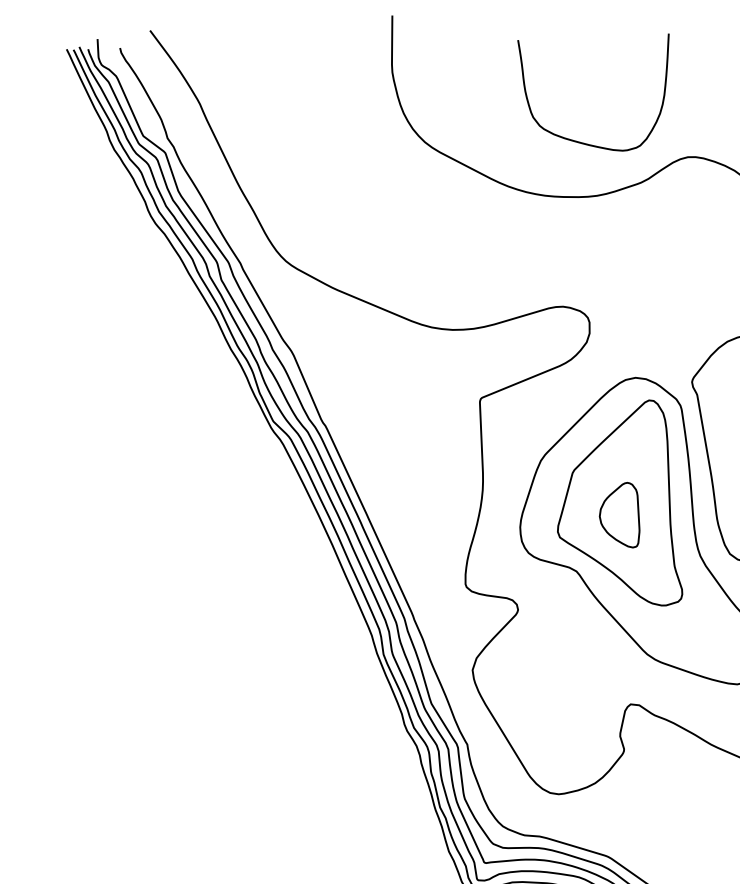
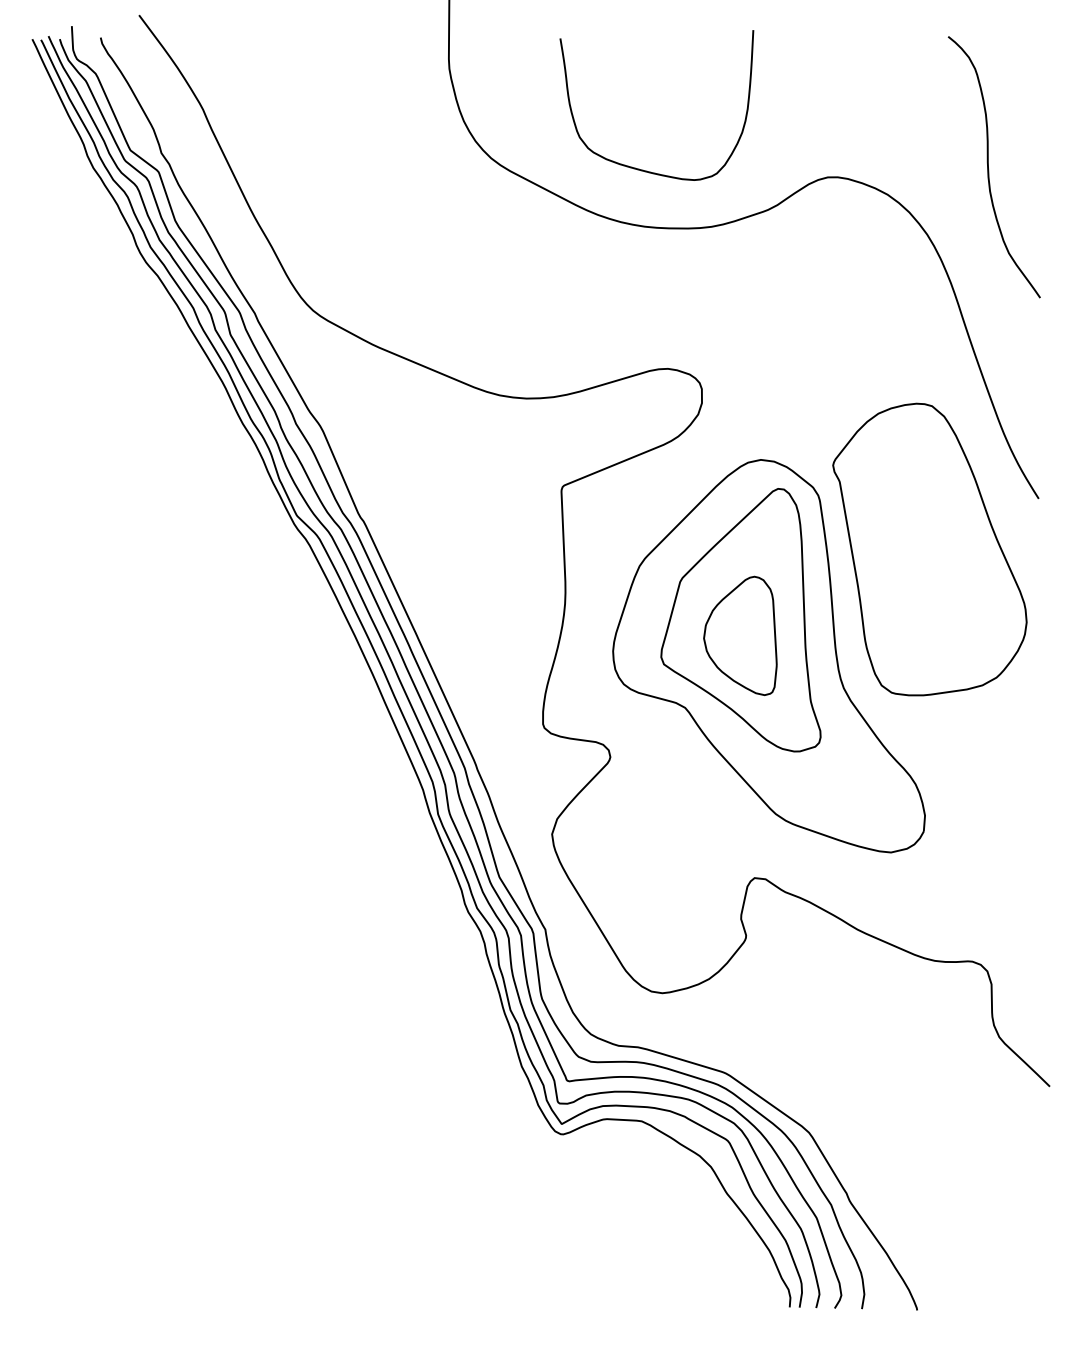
curve: (579, 141) -> (639, 168), moved
part: (619, 514) -> (740, 635), size x1.43

